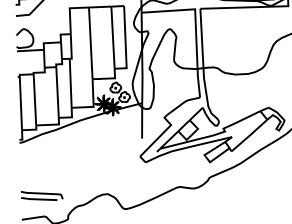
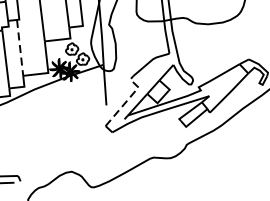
line: (70, 83) -> (19, 48), solid -> dashed
line: (161, 134) -> (128, 99), solid -> dashed

